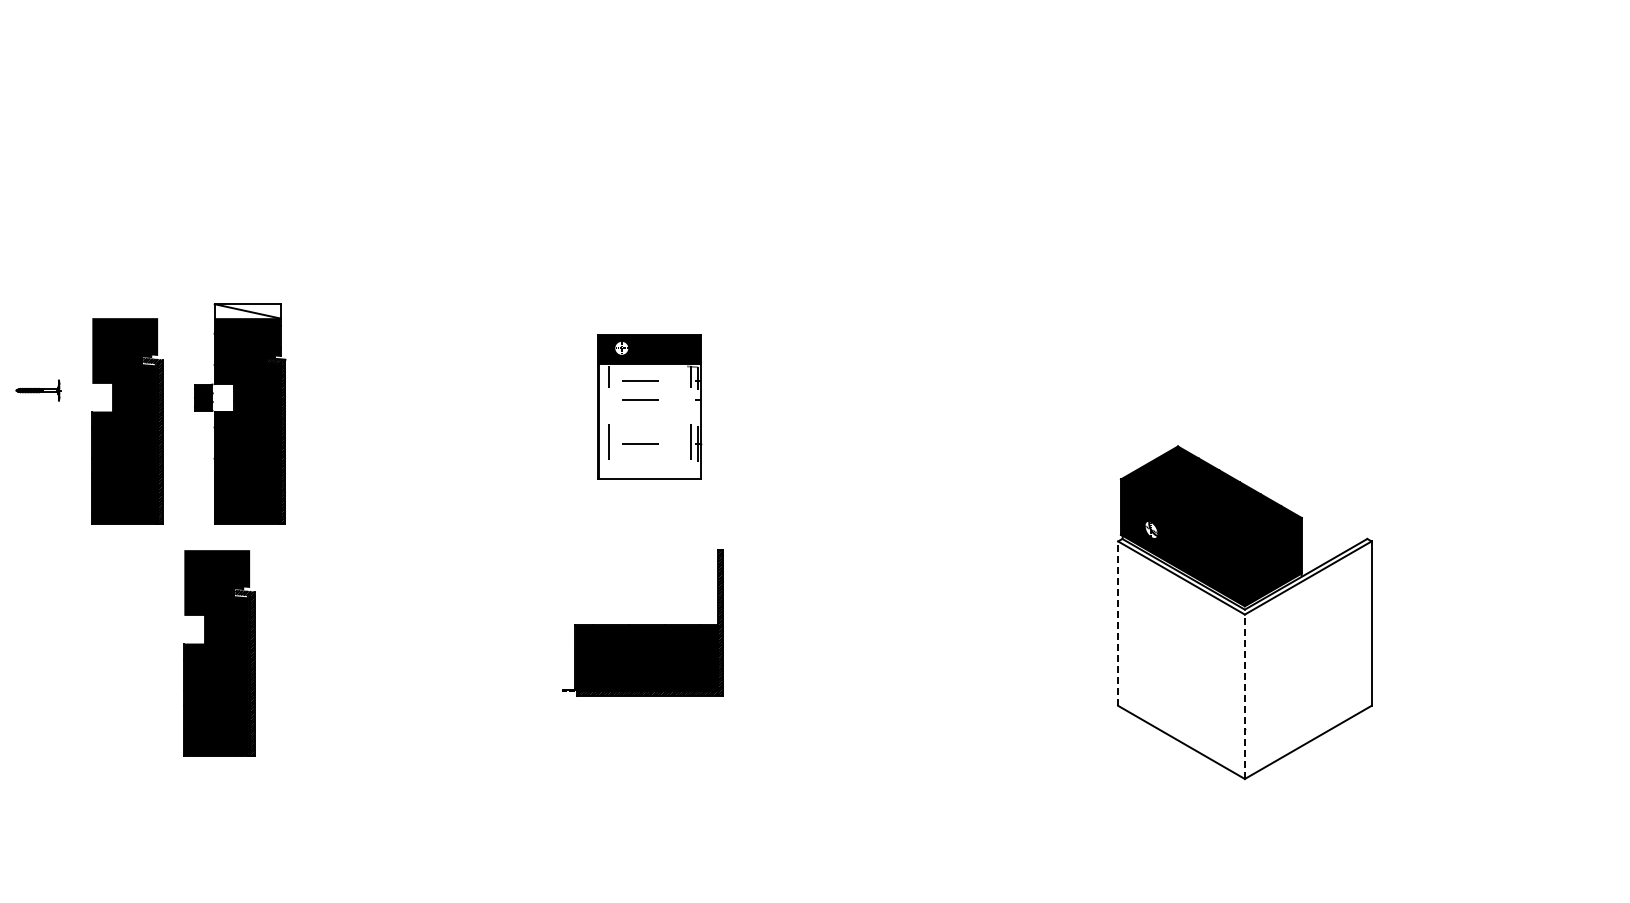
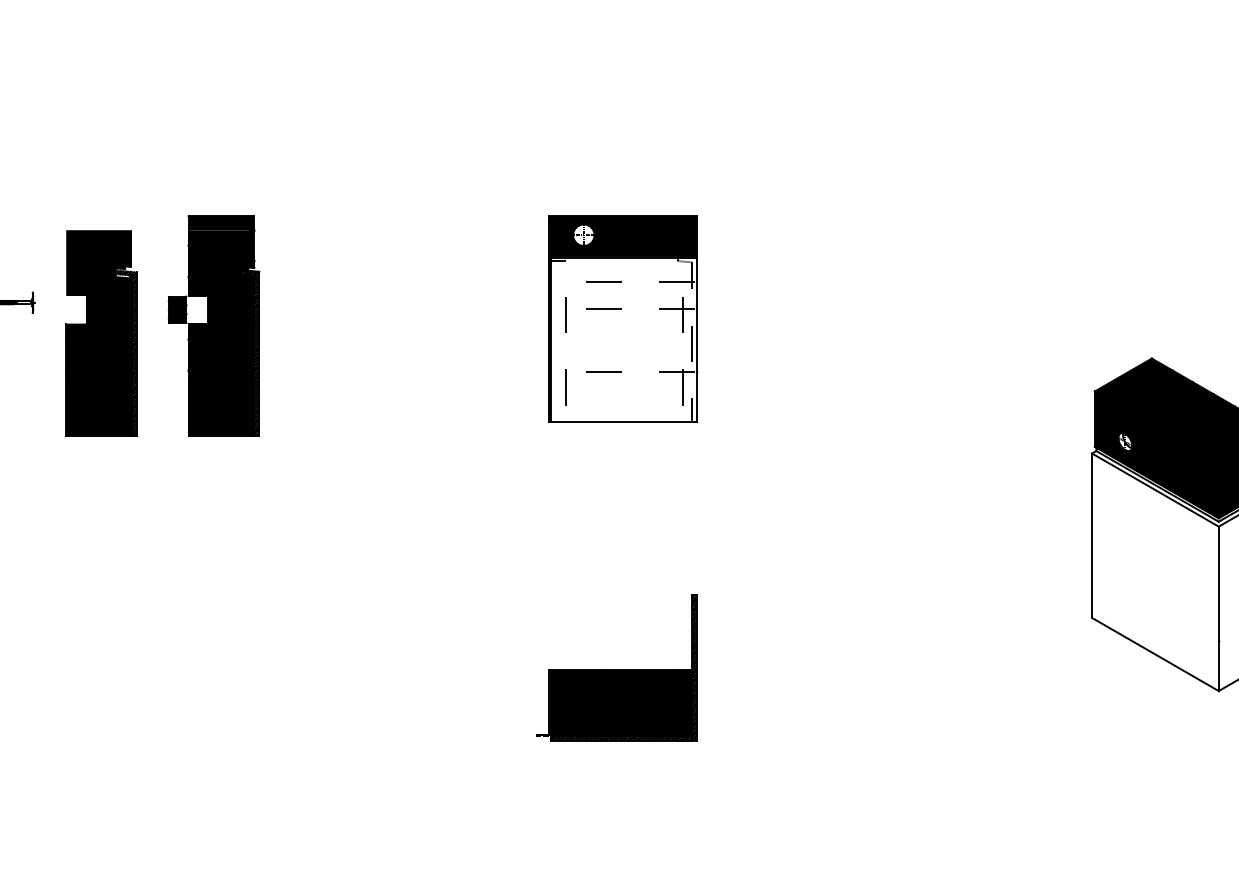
fill: (247, 311) -> (221, 223), added
part: (649, 406) -> (623, 318), size x1.43
part: (642, 622) -> (616, 667), moved
line: (1118, 623) -> (1092, 535), dashed -> solid
part: (219, 653) -> (193, 565), removed
line: (1244, 696) -> (1218, 608), dashed -> solid

